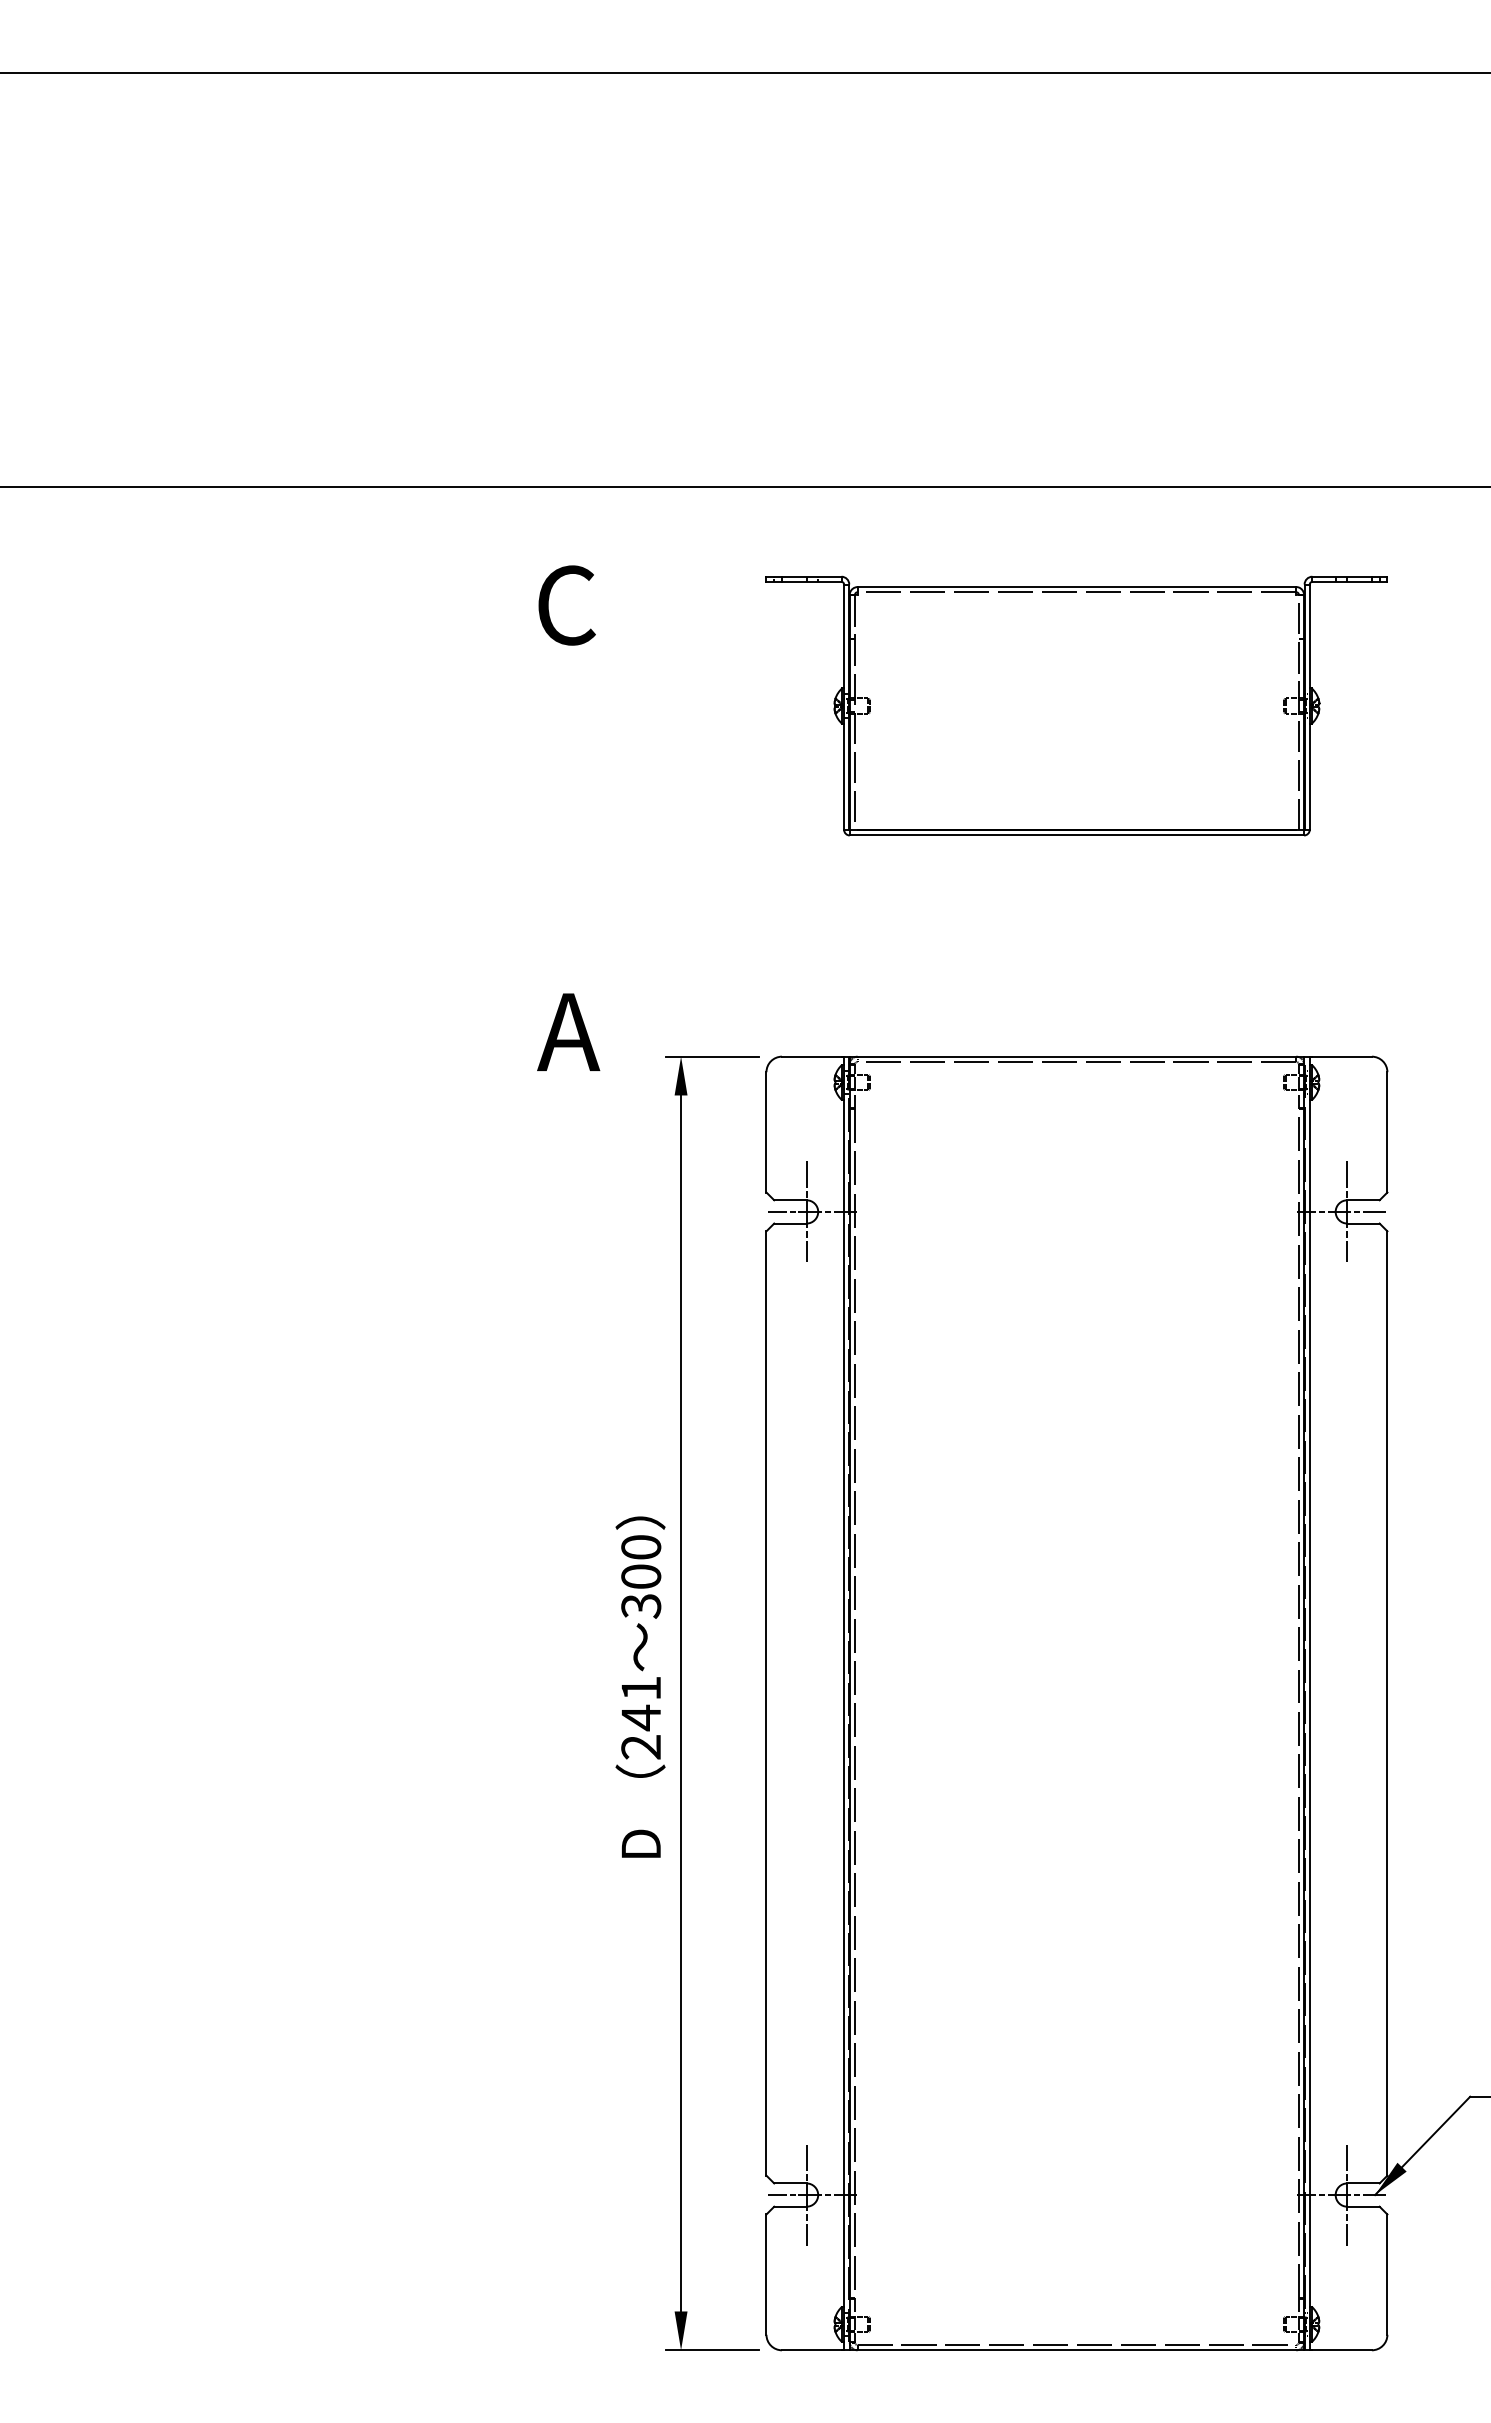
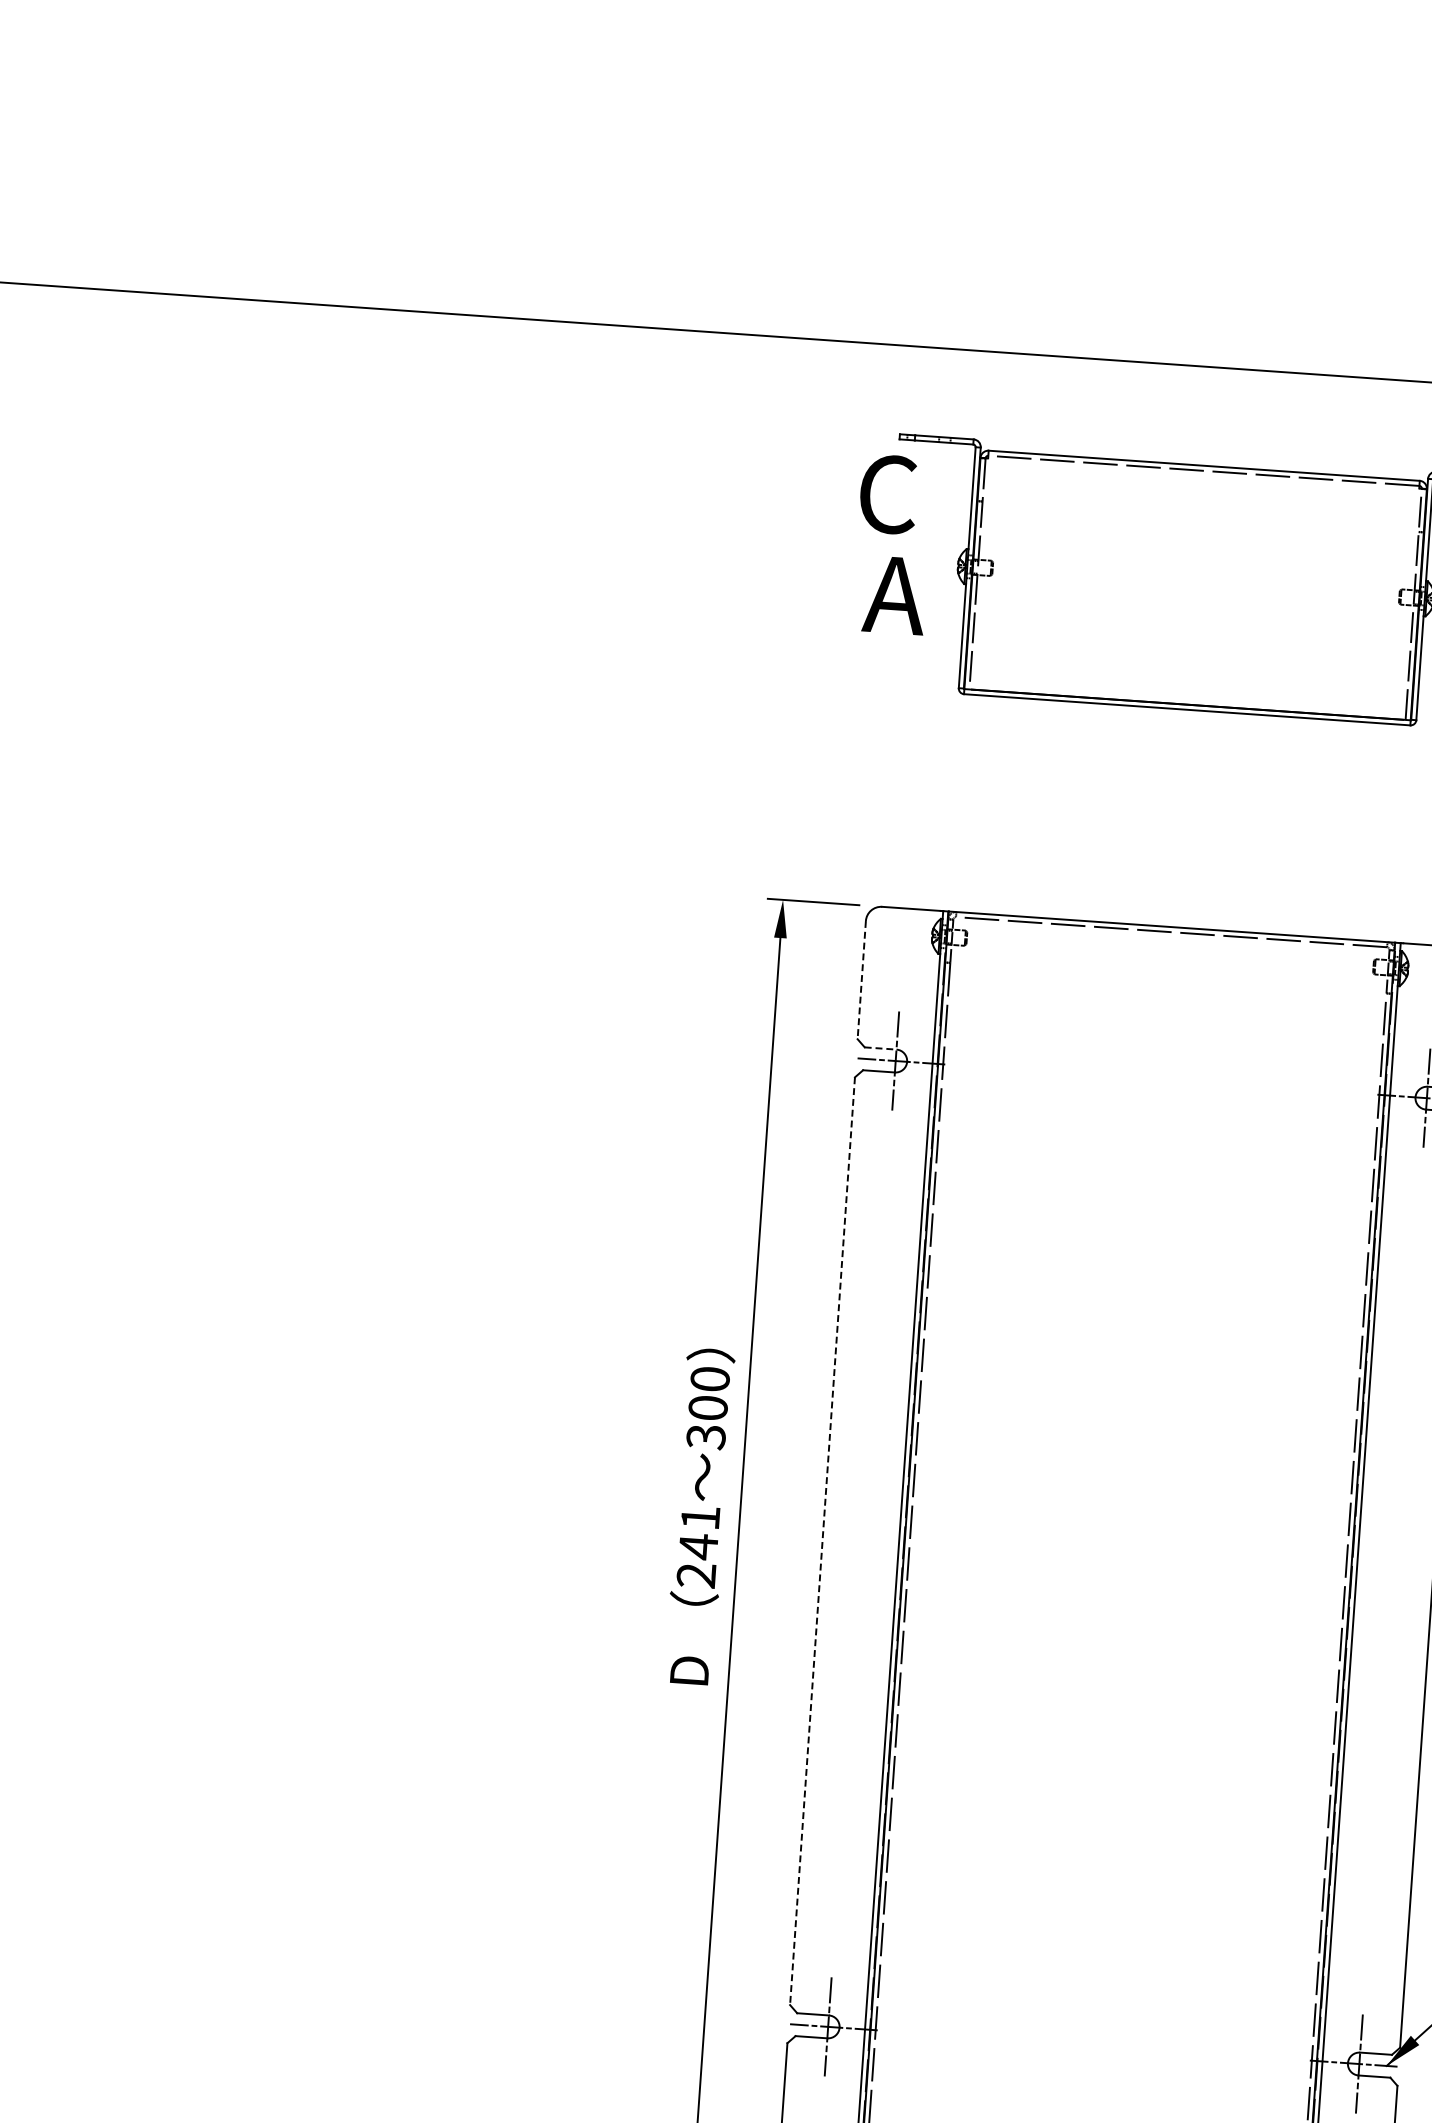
text: (566, 605) -> (887, 494), moved
text: (568, 1031) -> (894, 594), moved
line: (766, 1132) -> (861, 980), solid -> dashed
line: (790, 1200) -> (880, 1048), solid -> dashed
line: (766, 1703) -> (822, 1541), solid -> dashed

